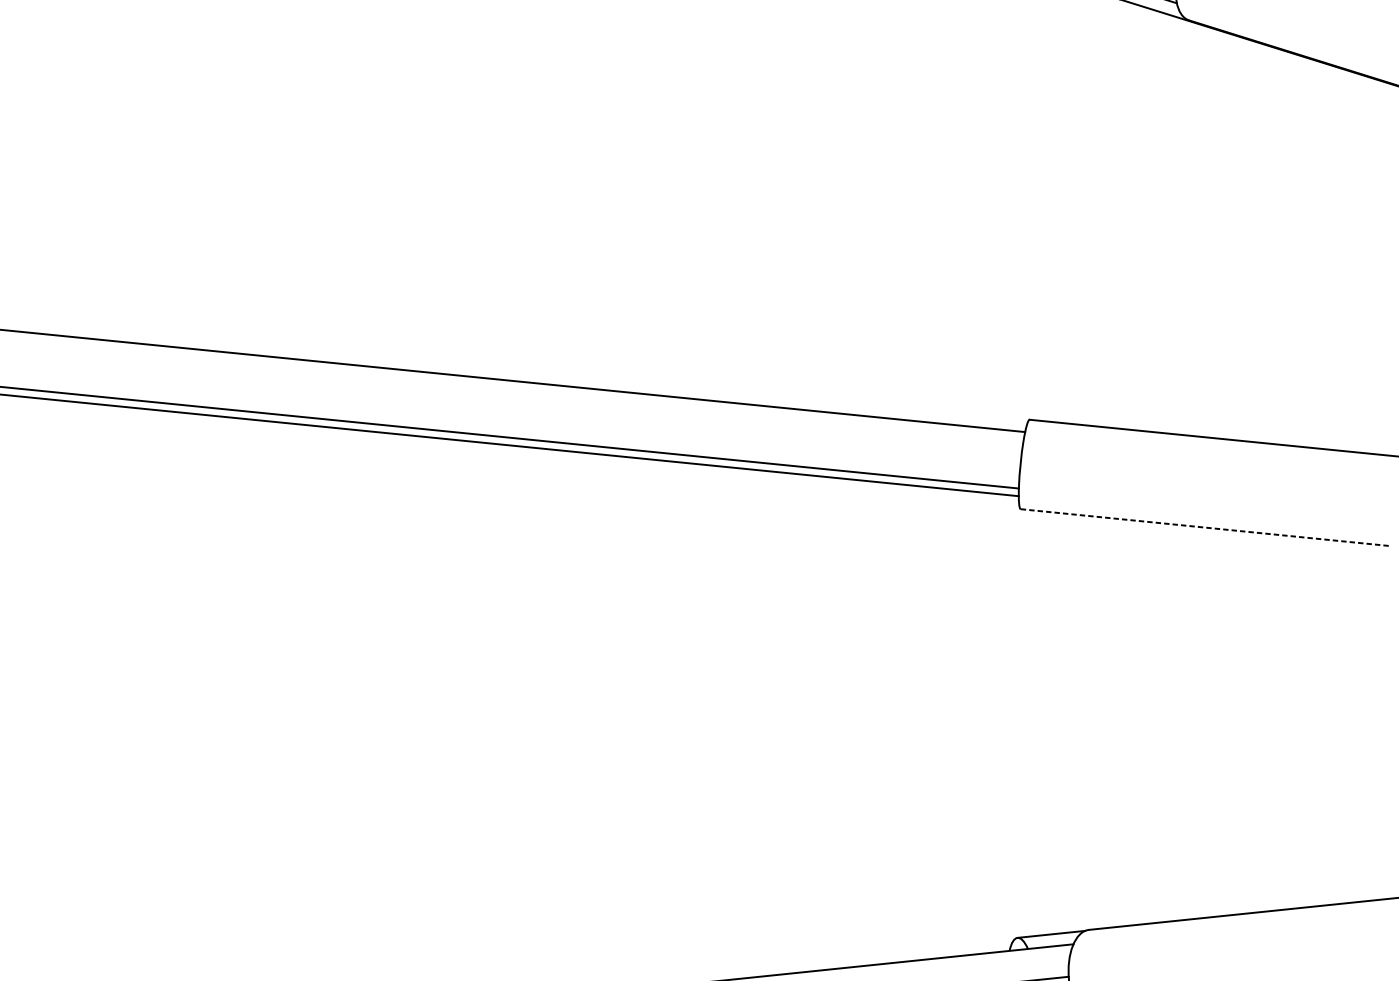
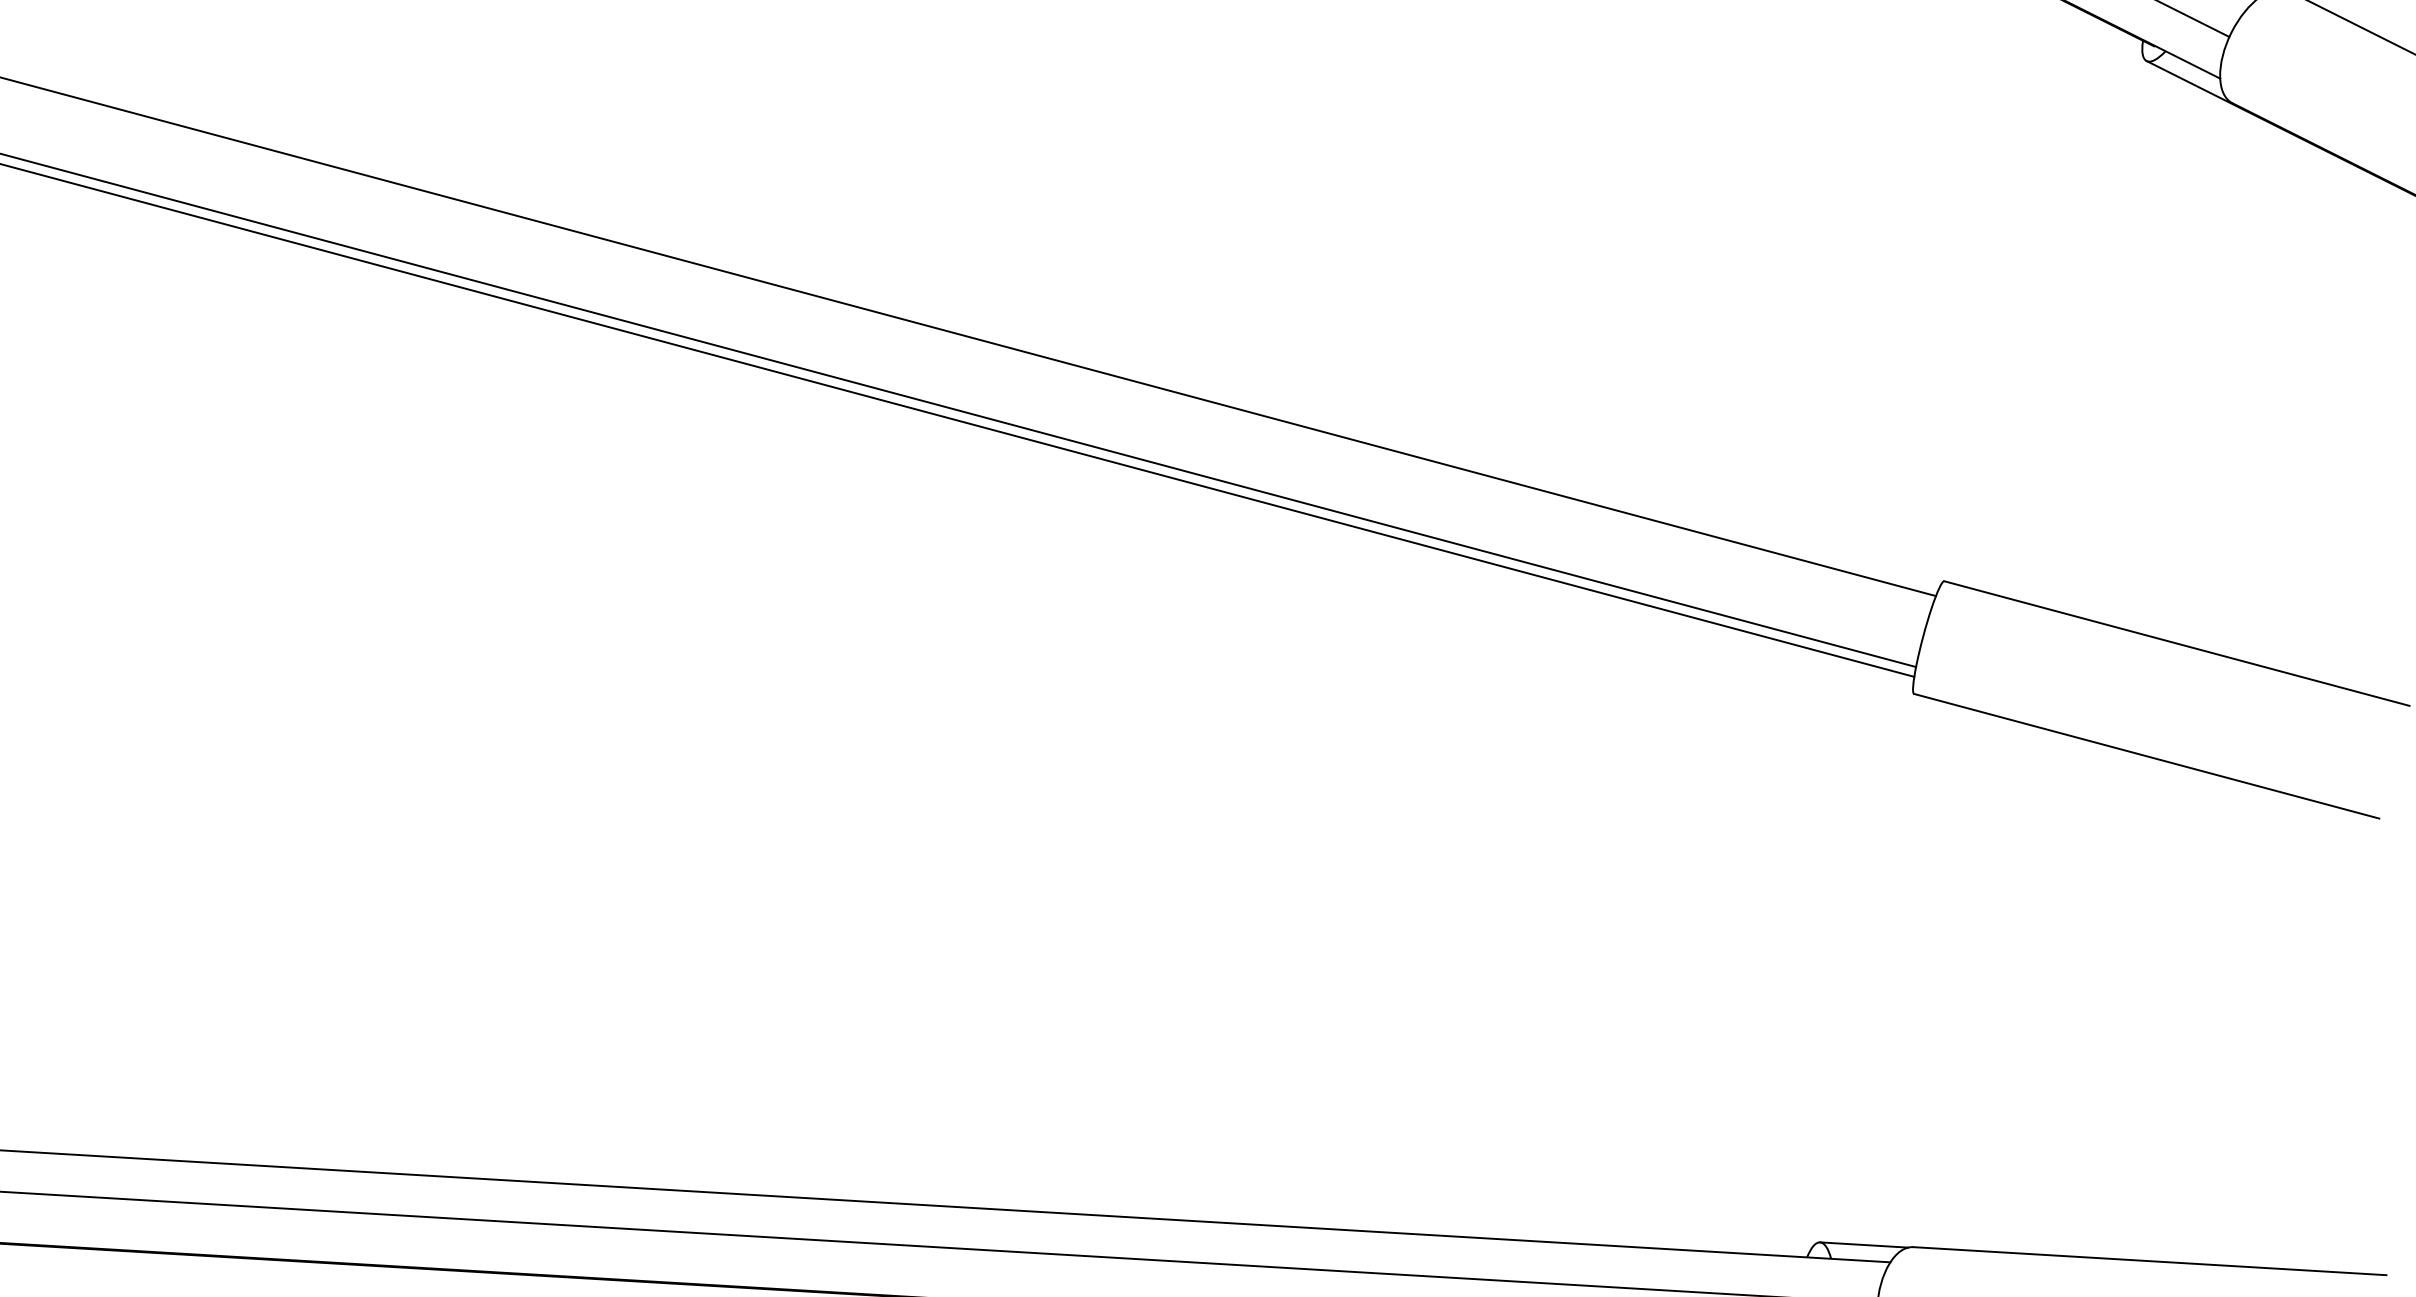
line: (1205, 527) -> (2146, 756), dashed -> solid

